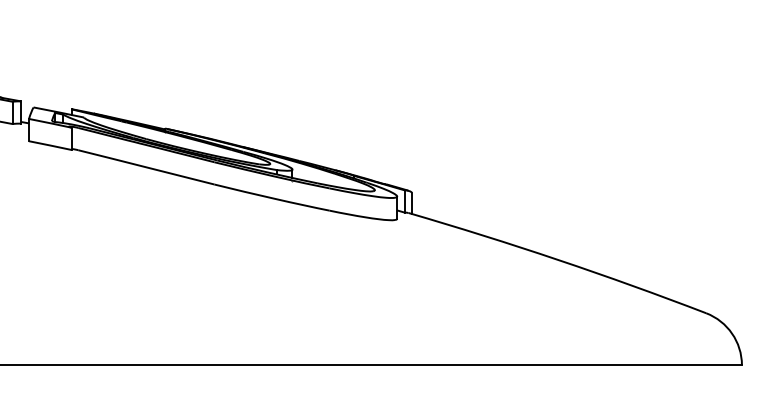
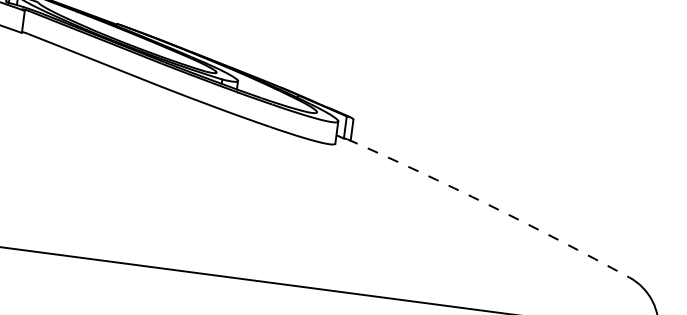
arc: (558, 260) -> (489, 205), solid -> dashed

